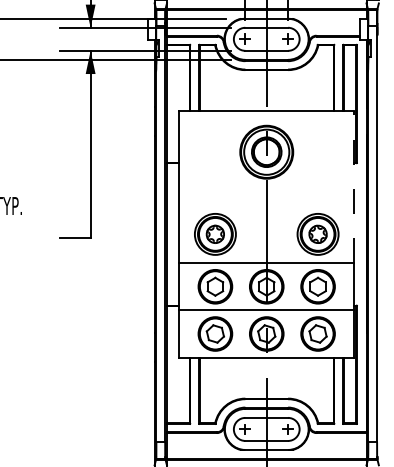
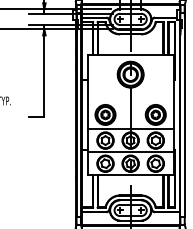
line: (354, 186) -> (173, 91), dashed -> solid

